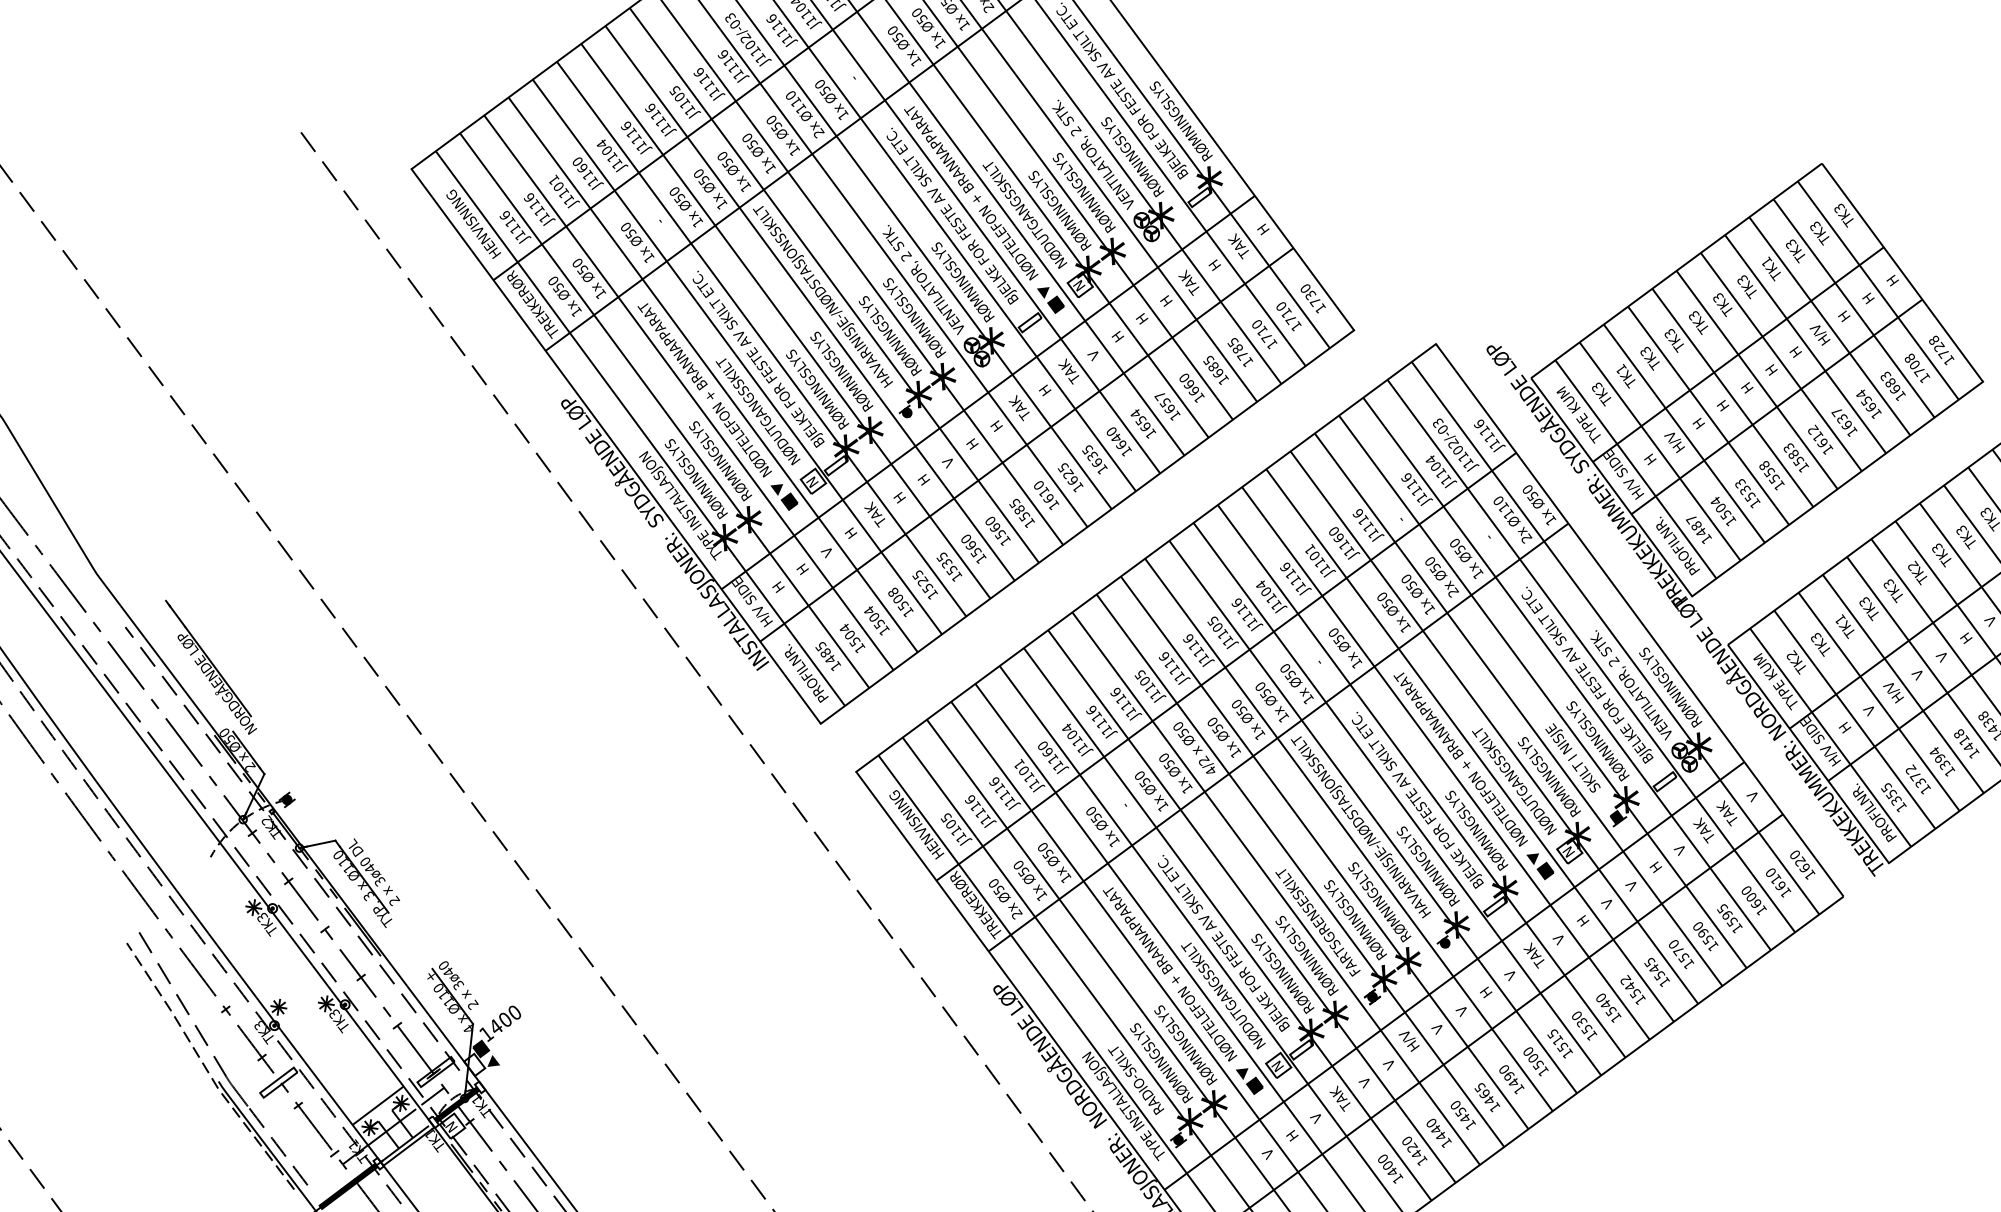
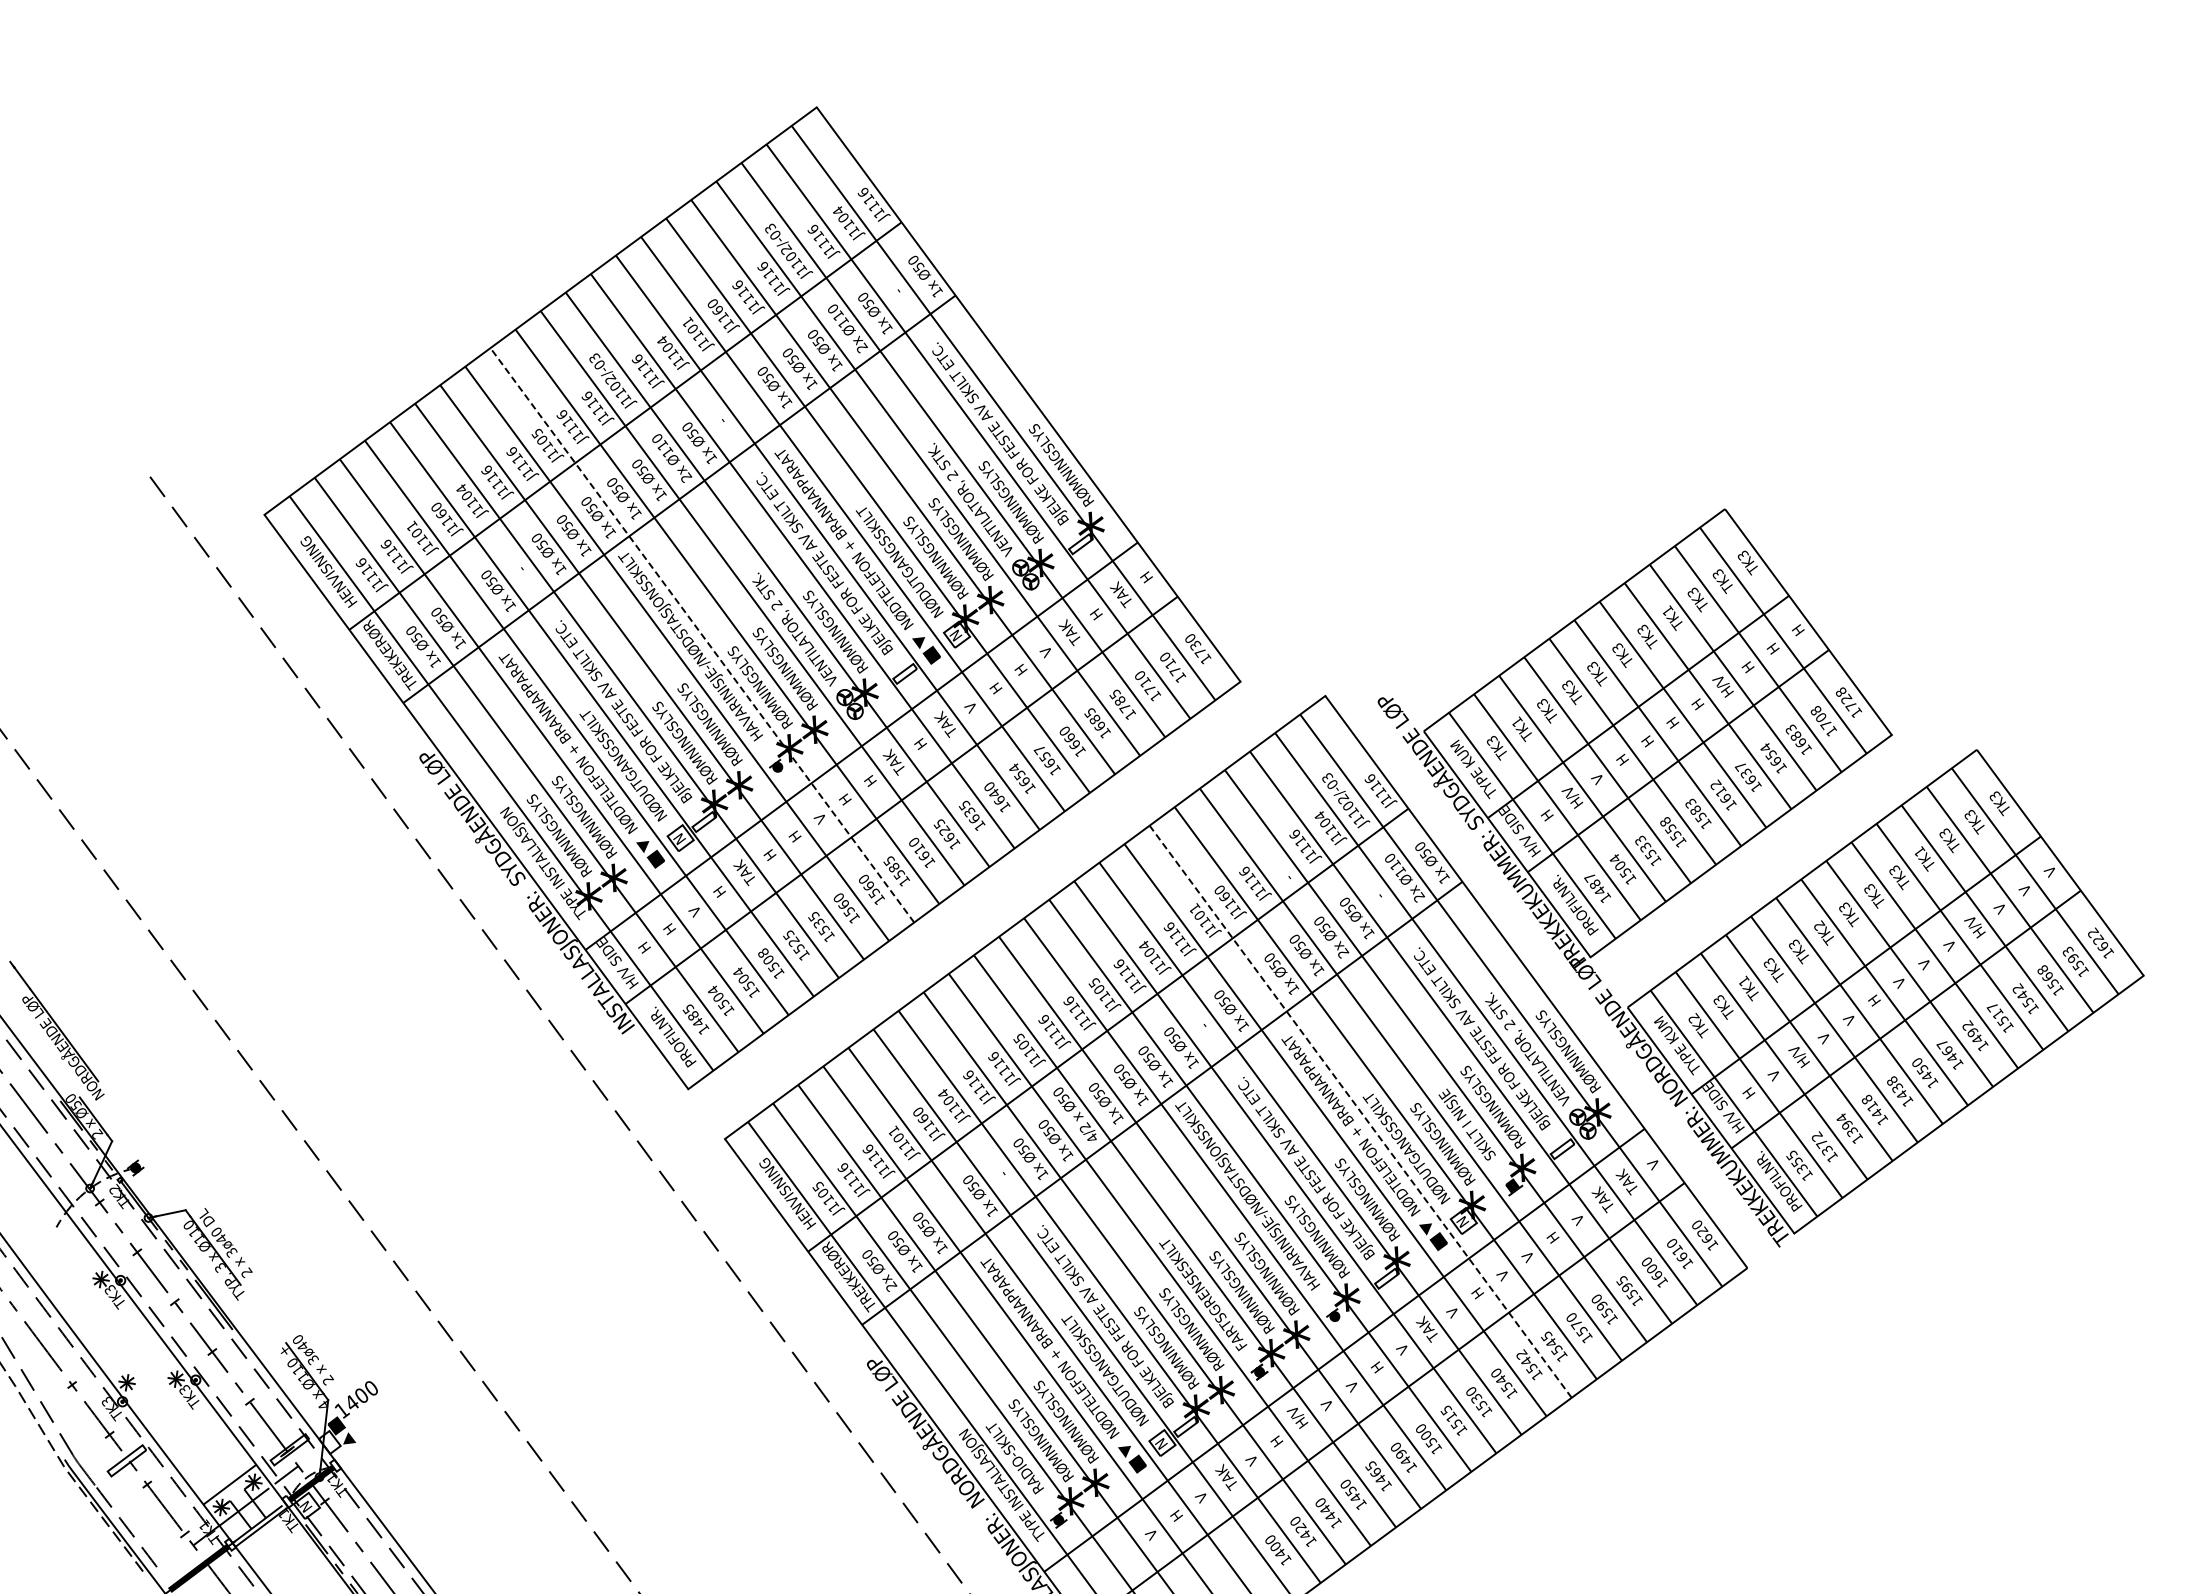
line: (834, 285) -> (702, 635), solid -> dashed
text: (1165, 301) -> (1045, 651), H -> V
text: (1698, 423) -> (1597, 778), H -> V
line: (1469, 745) -> (1360, 1111), solid -> dashed
text: (1388, 1064) -> (1276, 1441), V -> H

